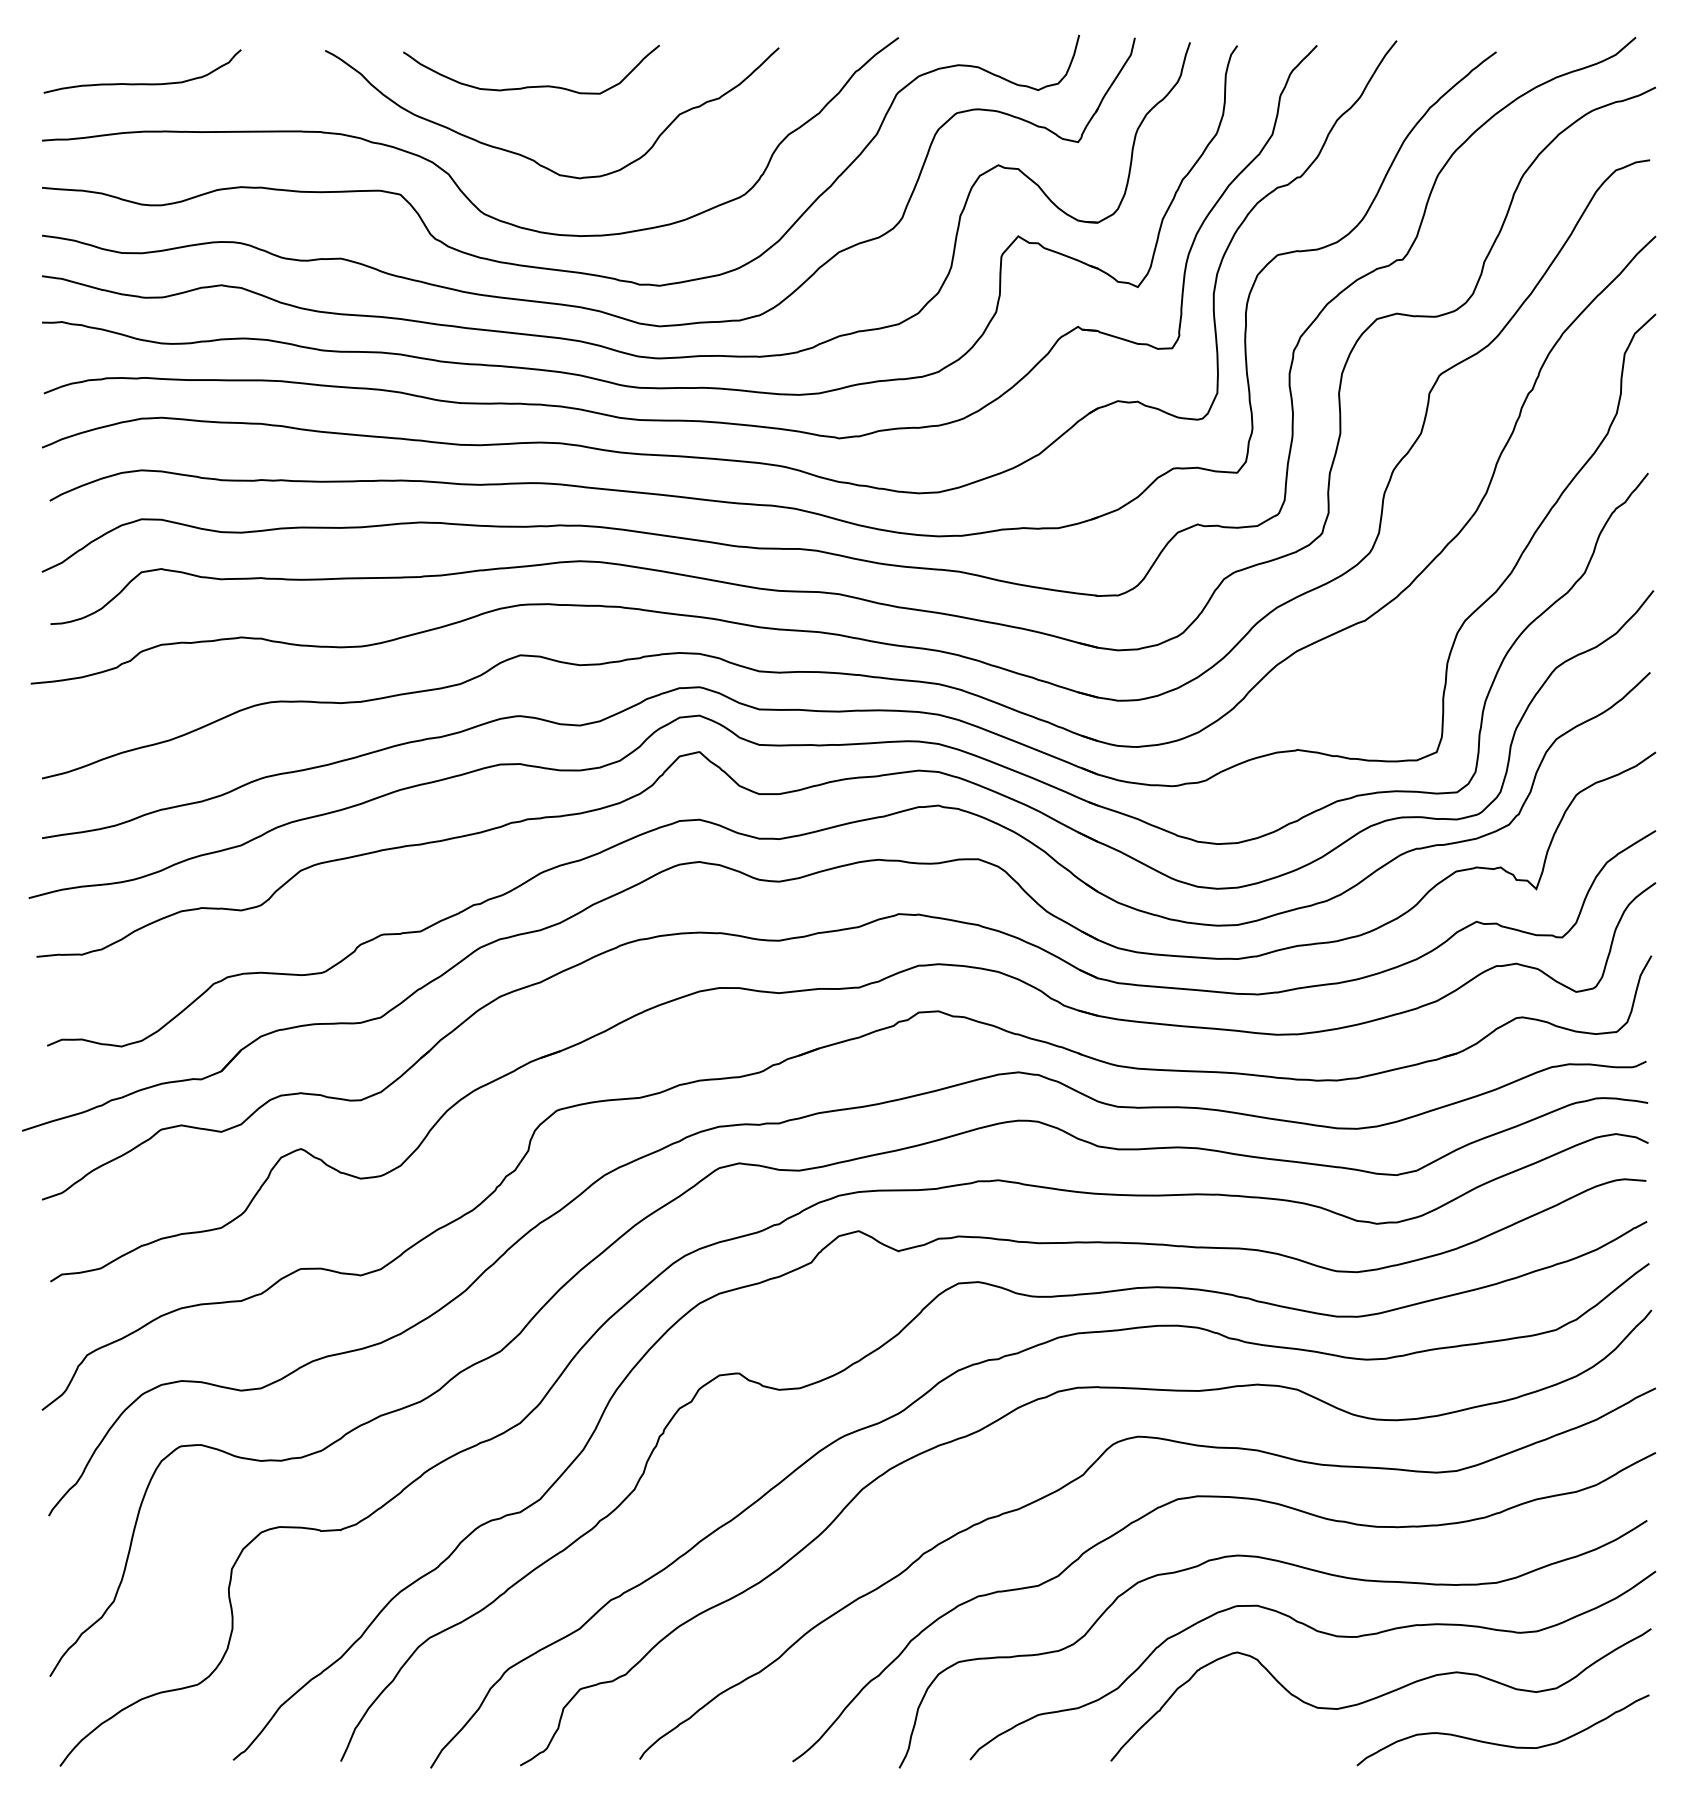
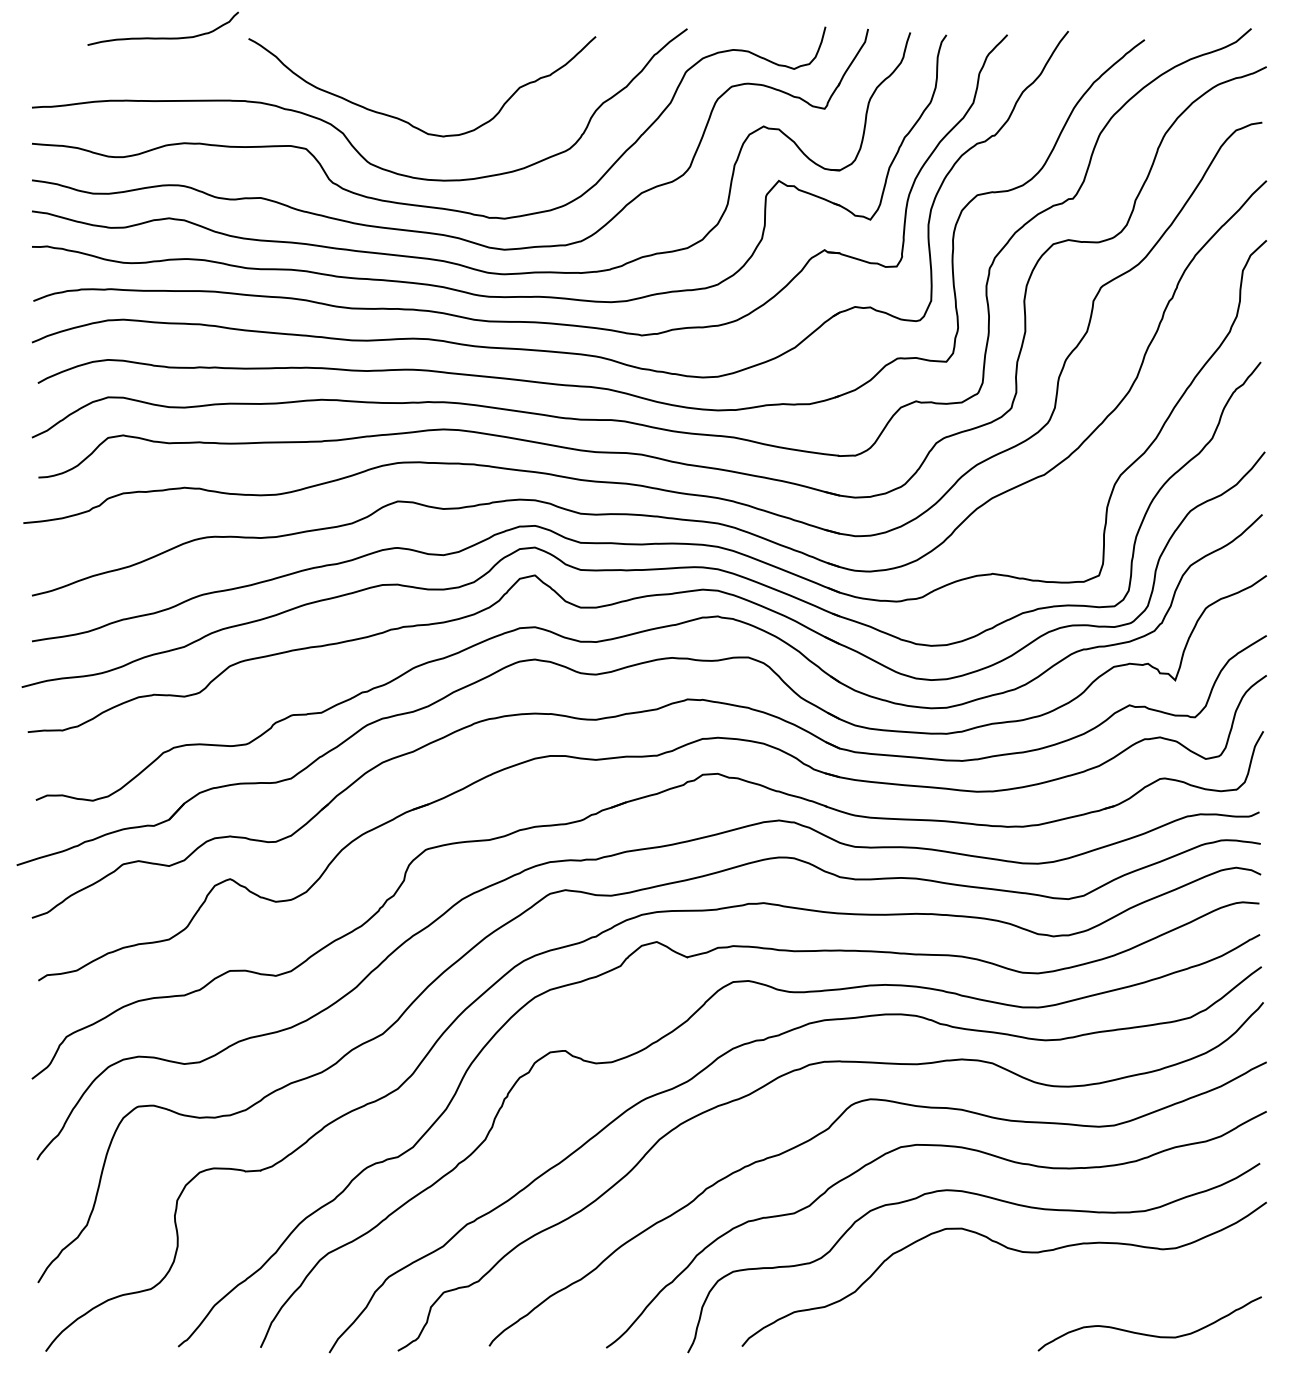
curve: (142, 83) -> (163, 37), moved
curve: (531, 86) -> (406, 66), removed
curve: (1381, 1694) -> (1056, 1296), removed

